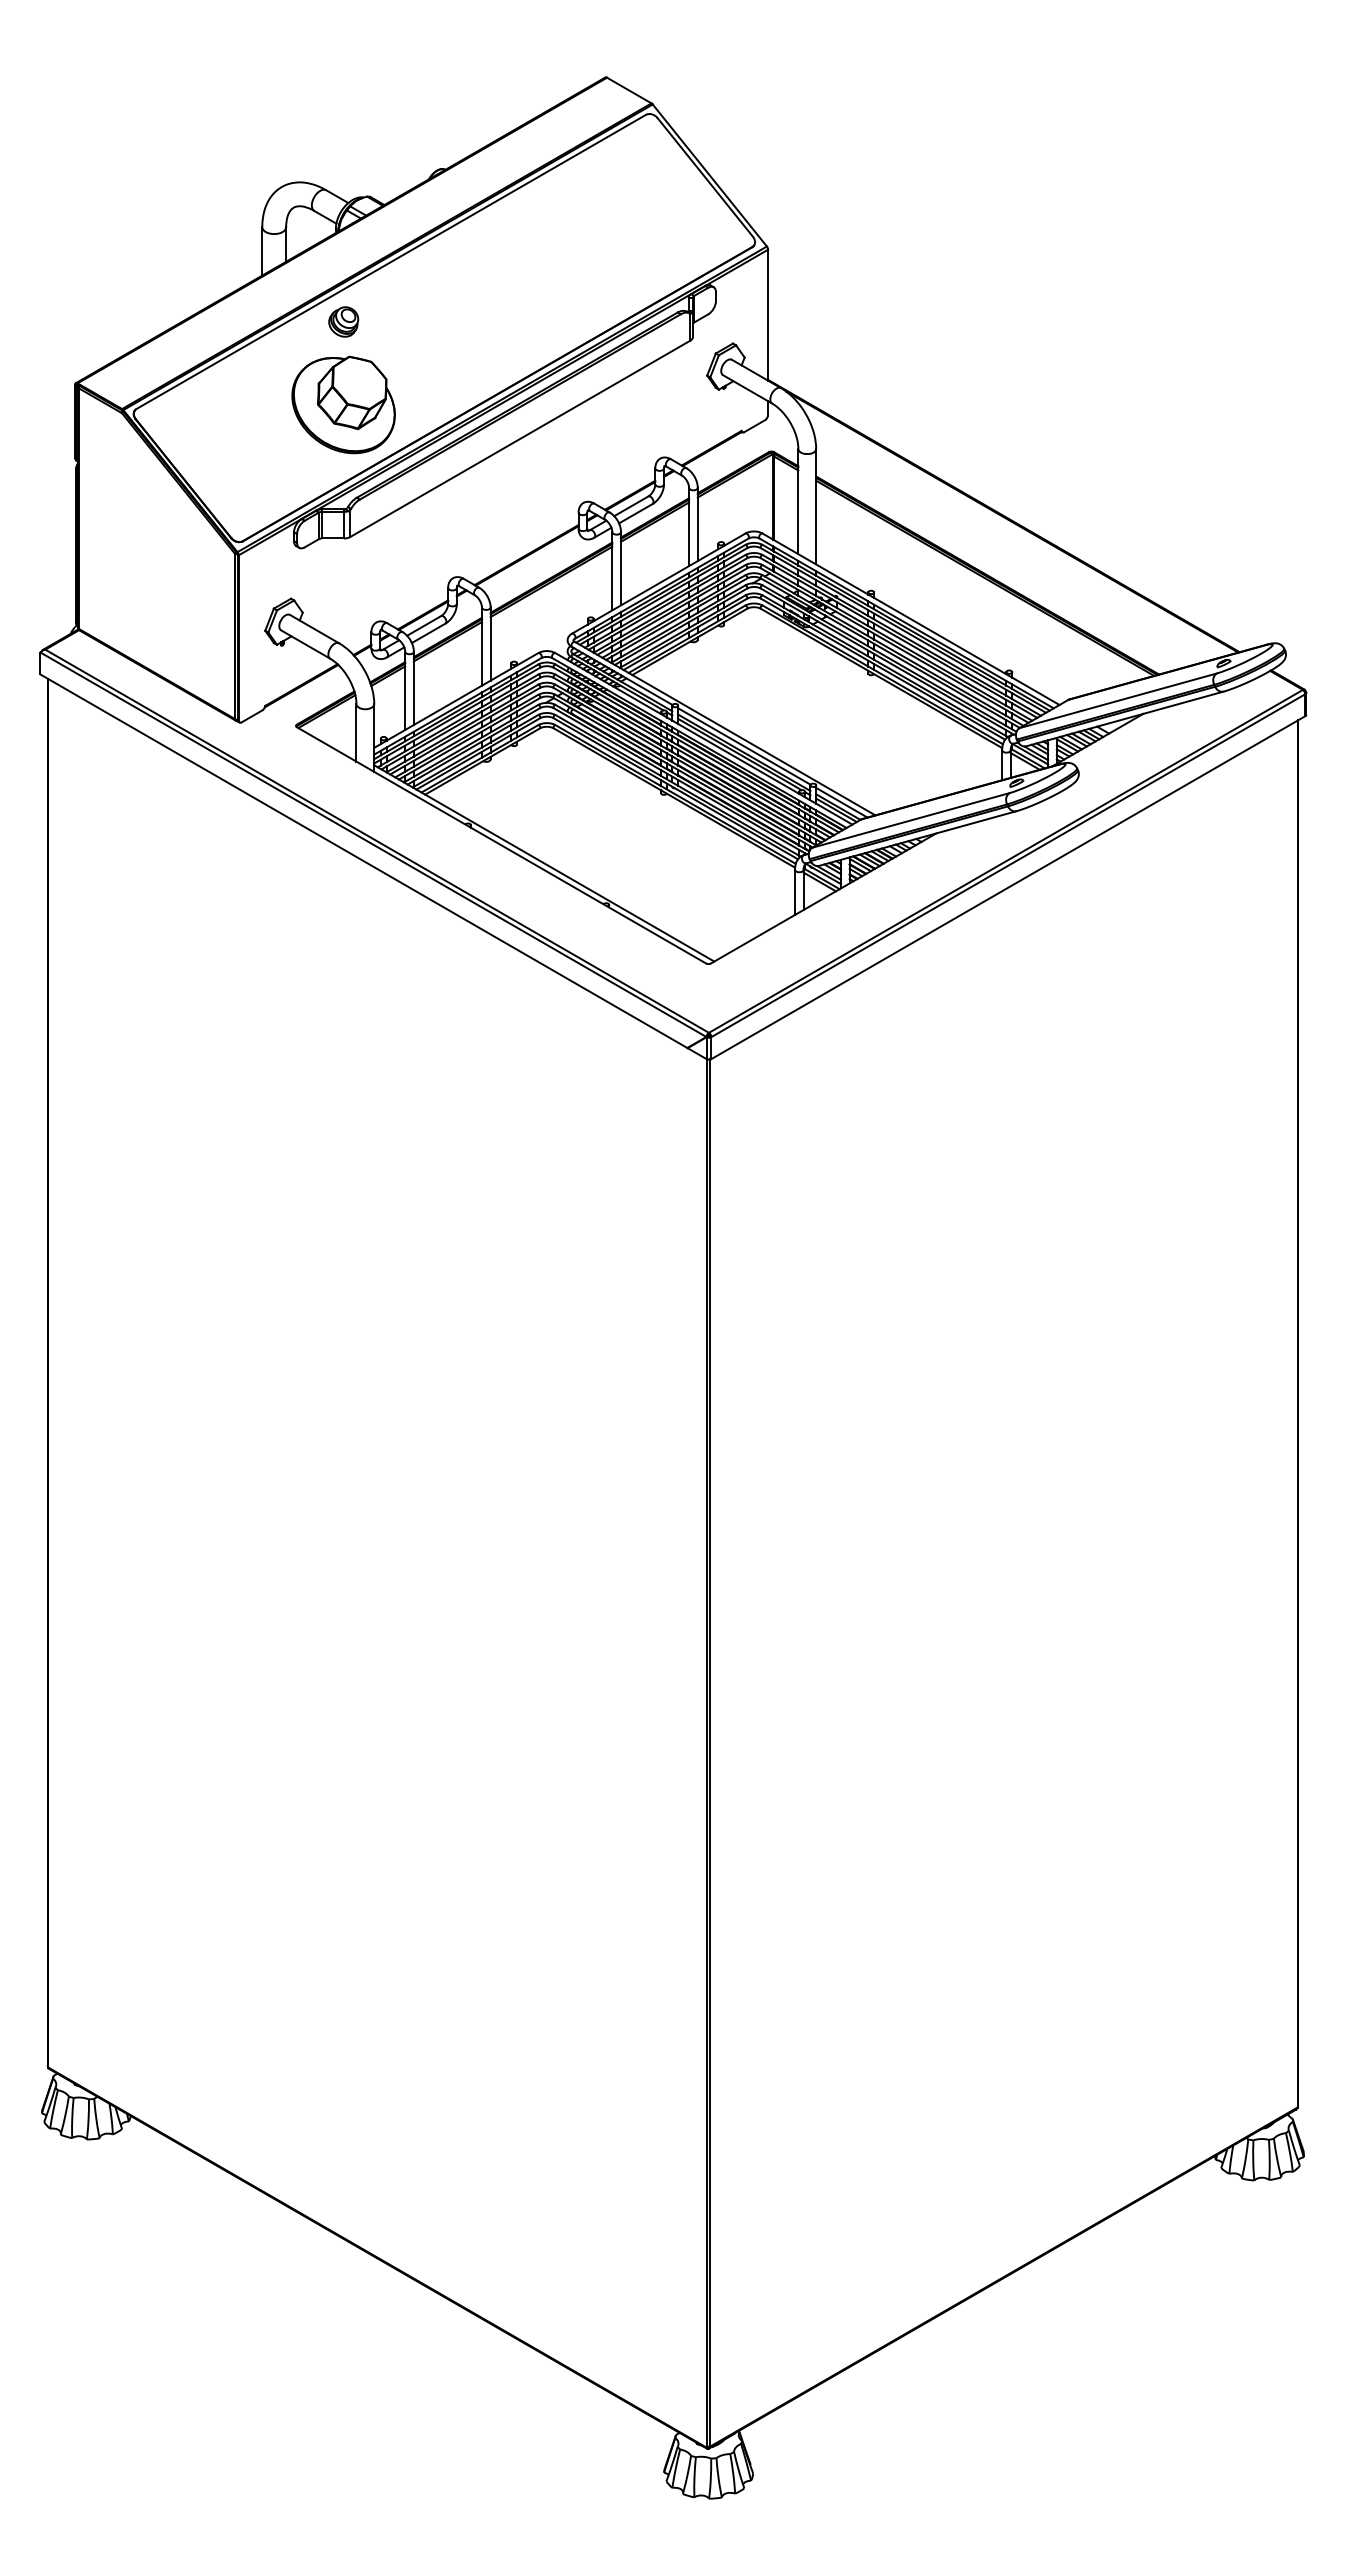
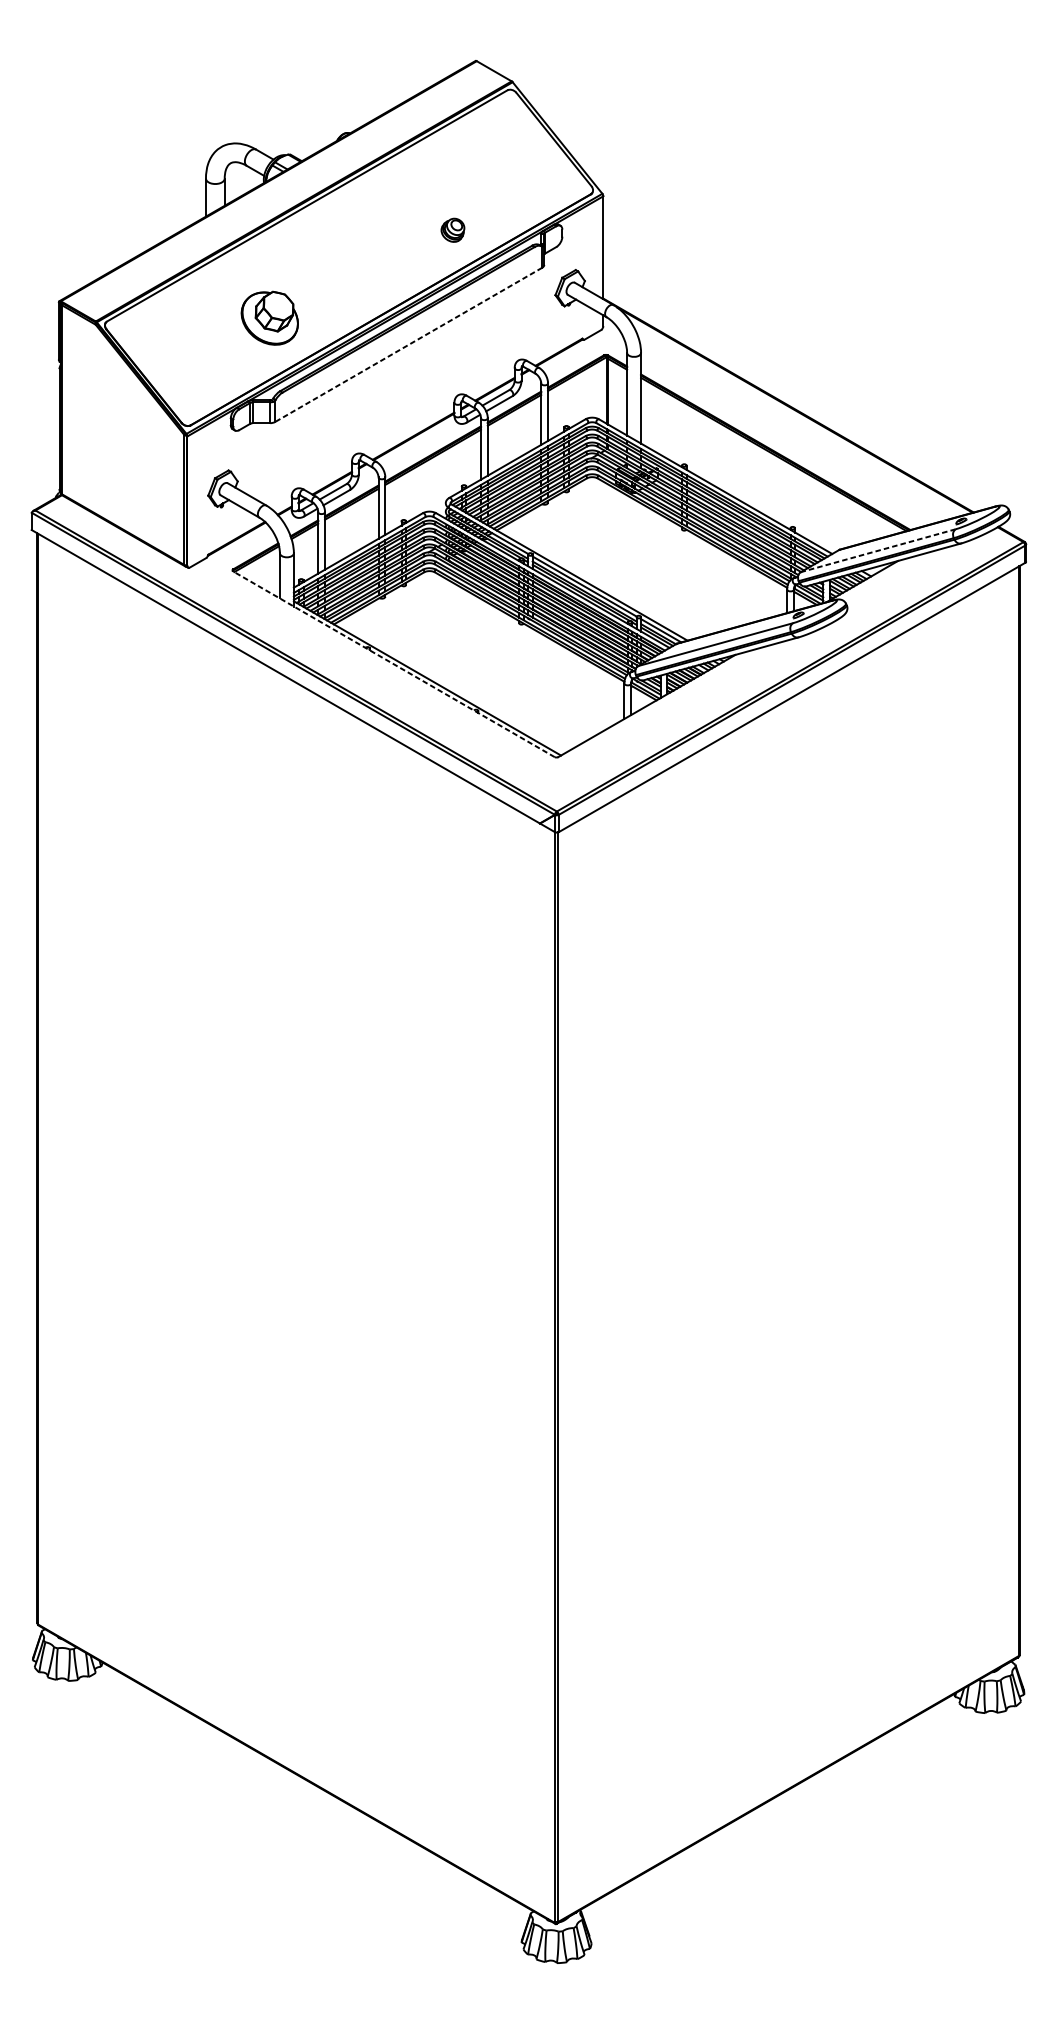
part: (343, 321) -> (452, 229), moved
part: (343, 404) -> (269, 317), size x0.7
line: (519, 439) -> (408, 345), solid -> dashed
line: (1117, 701) -> (877, 551), solid -> dashed
line: (501, 845) -> (393, 664), solid -> dashed

